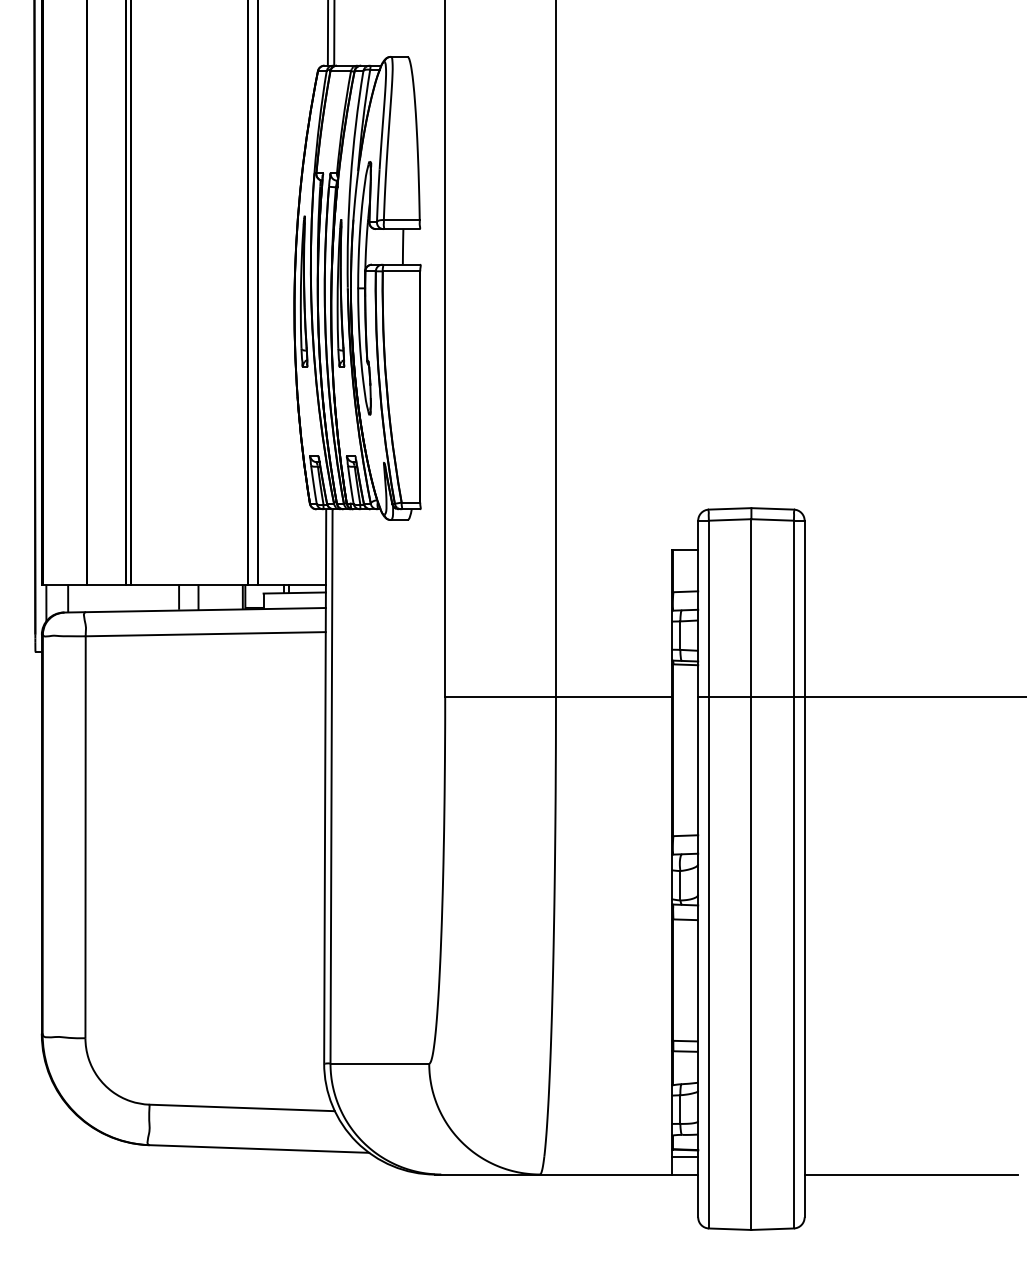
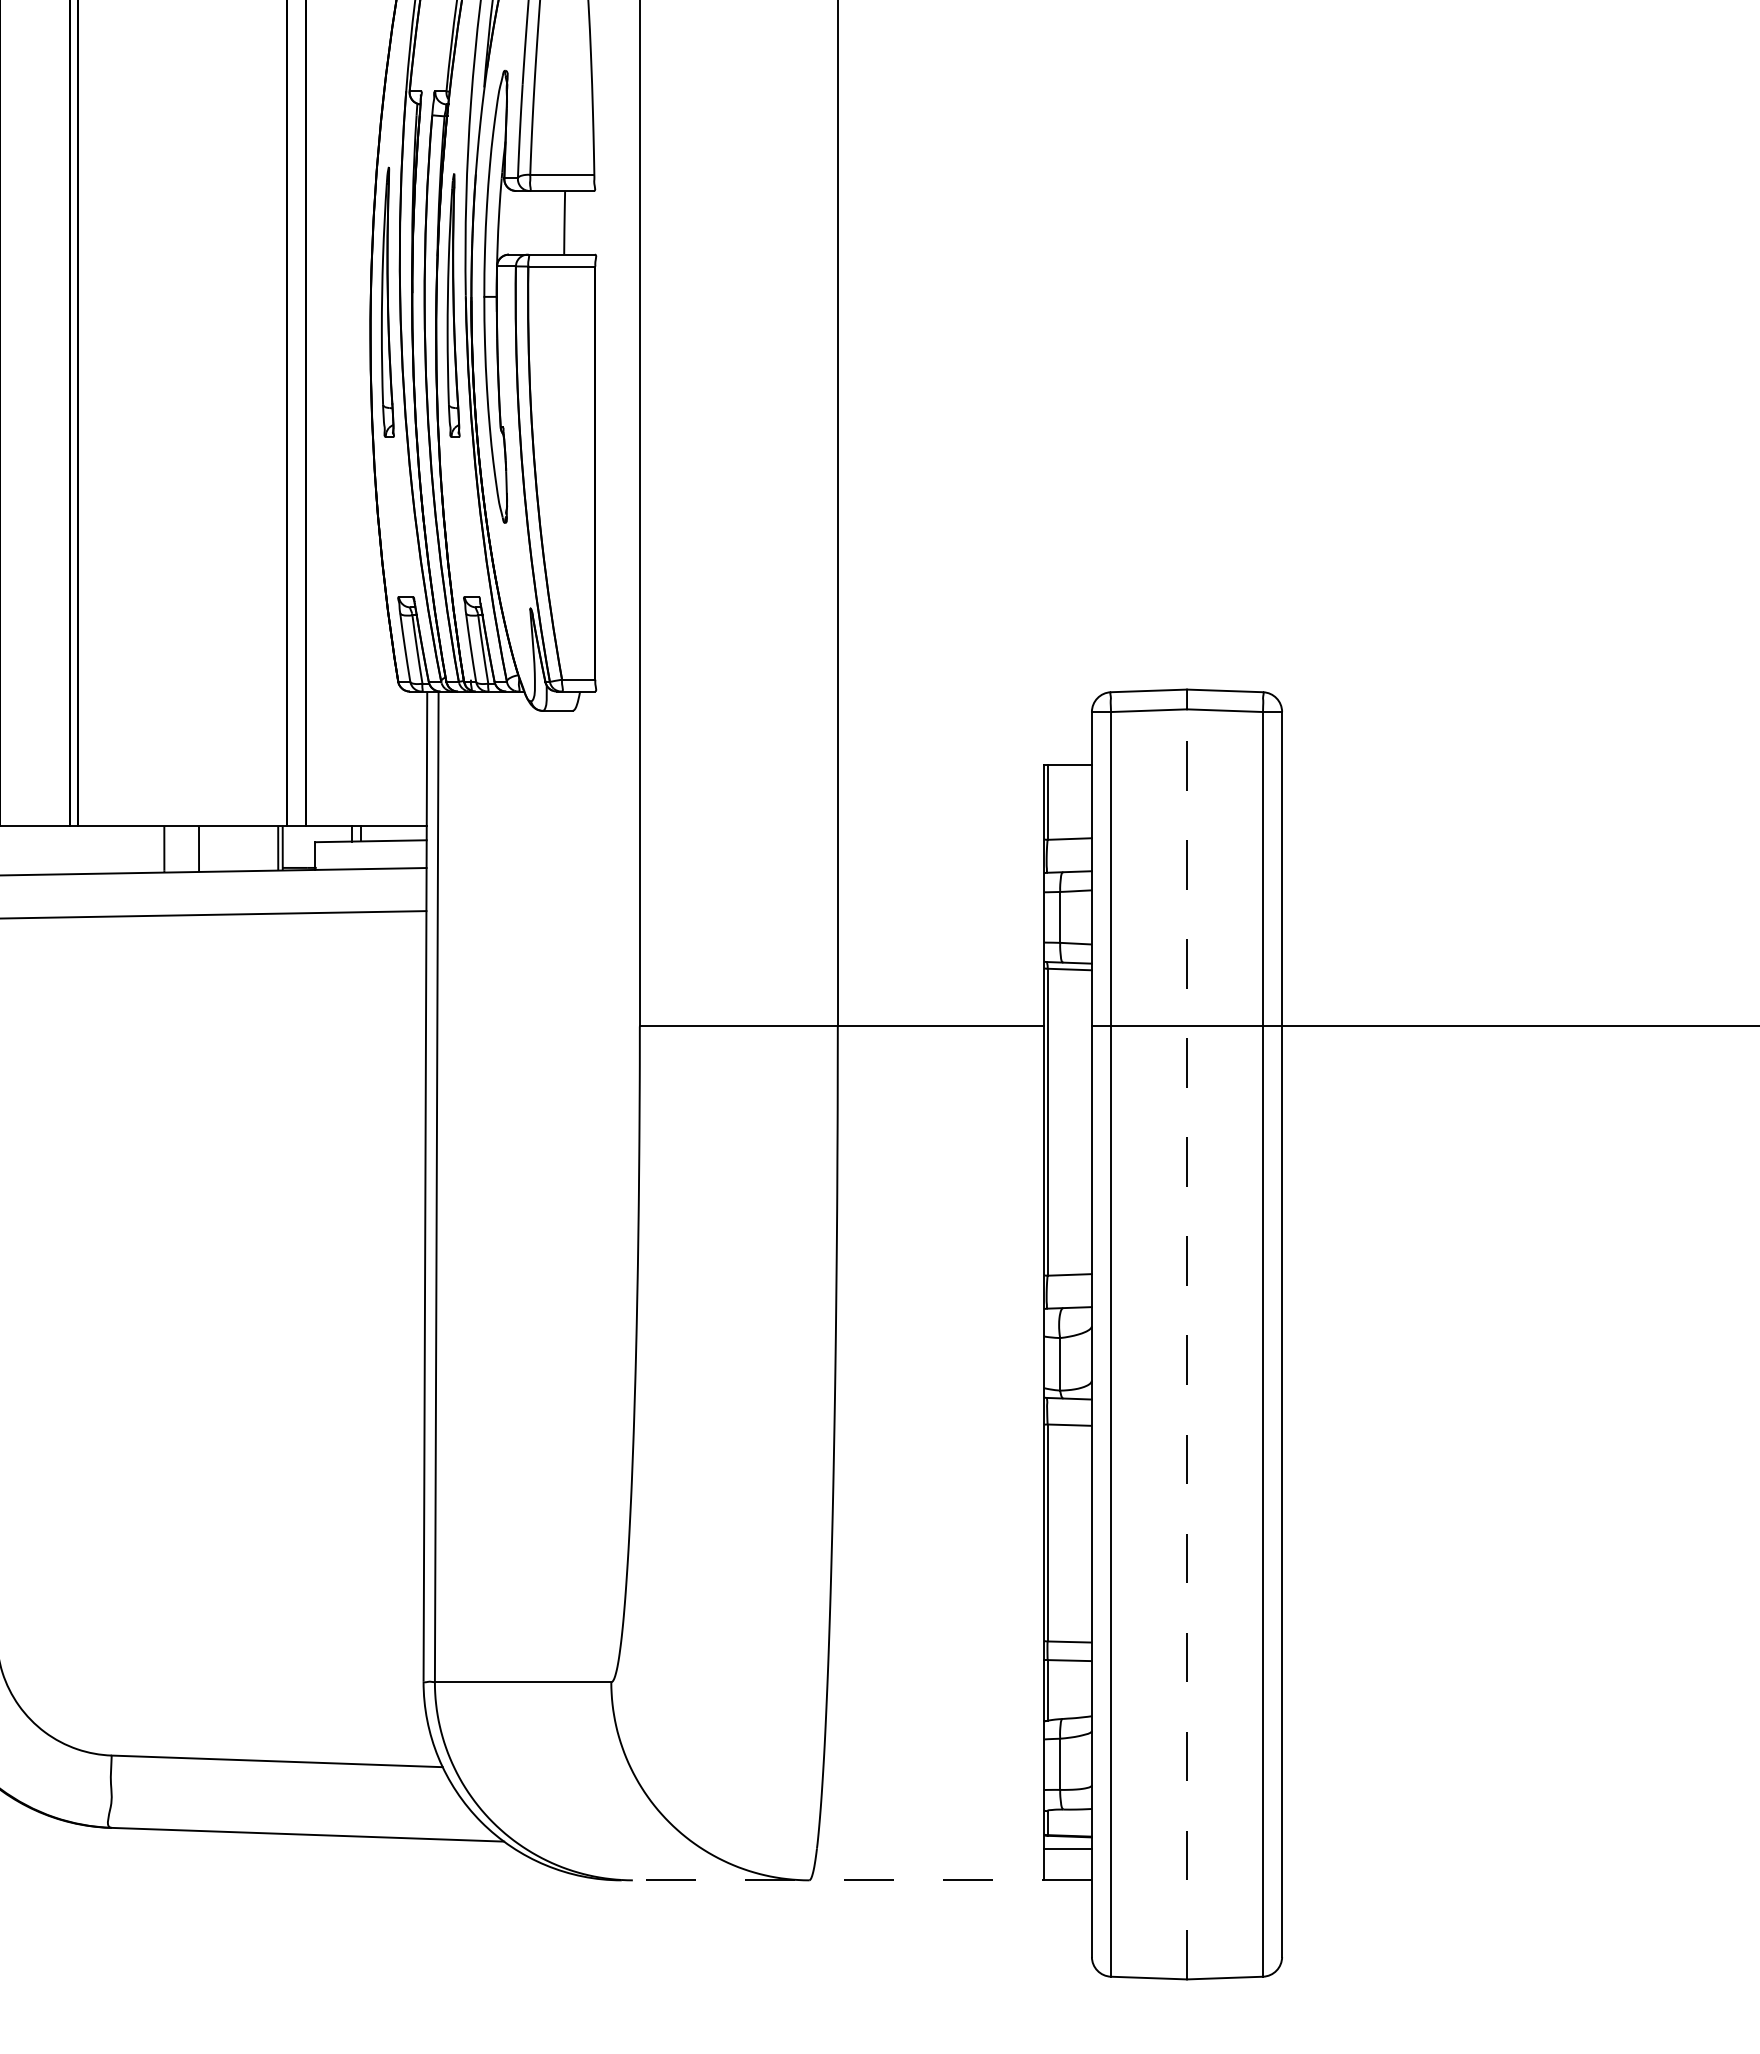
line: (751, 874) -> (1187, 1344), solid -> dashed
line: (566, 1174) -> (856, 1880), solid -> dashed
line: (910, 1174) -> (1471, 1880), removed

